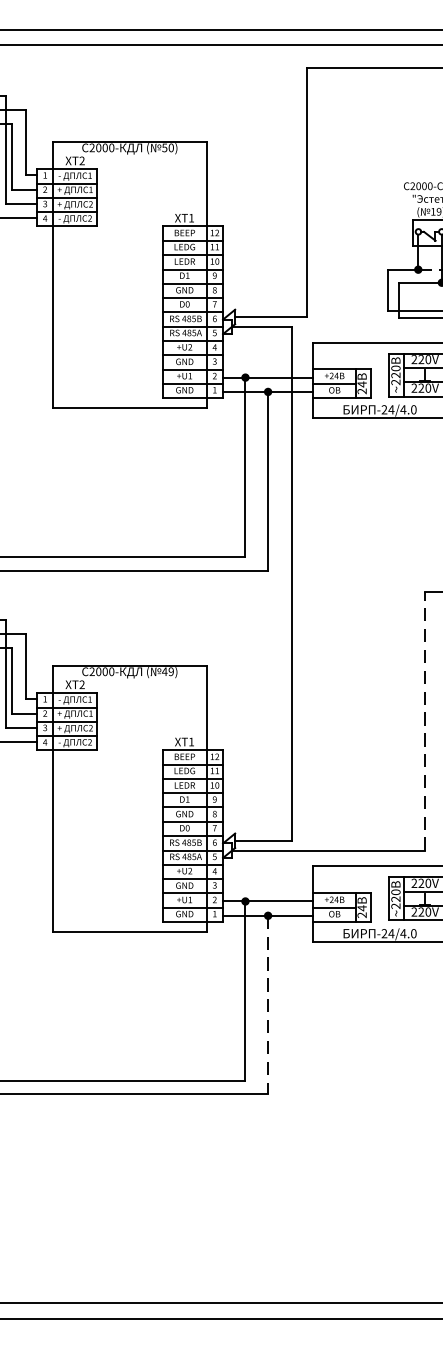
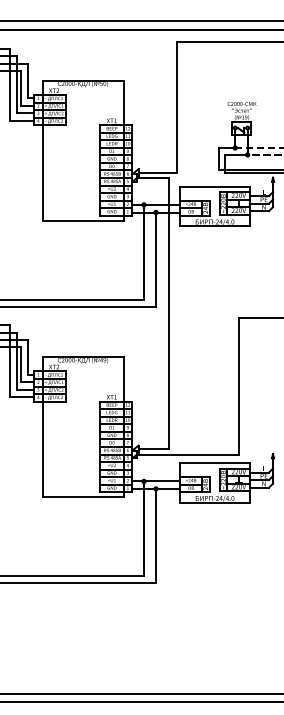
line: (424, 719) -> (238, 385), dashed -> solid
line: (267, 1005) -> (155, 536), dashed -> solid

